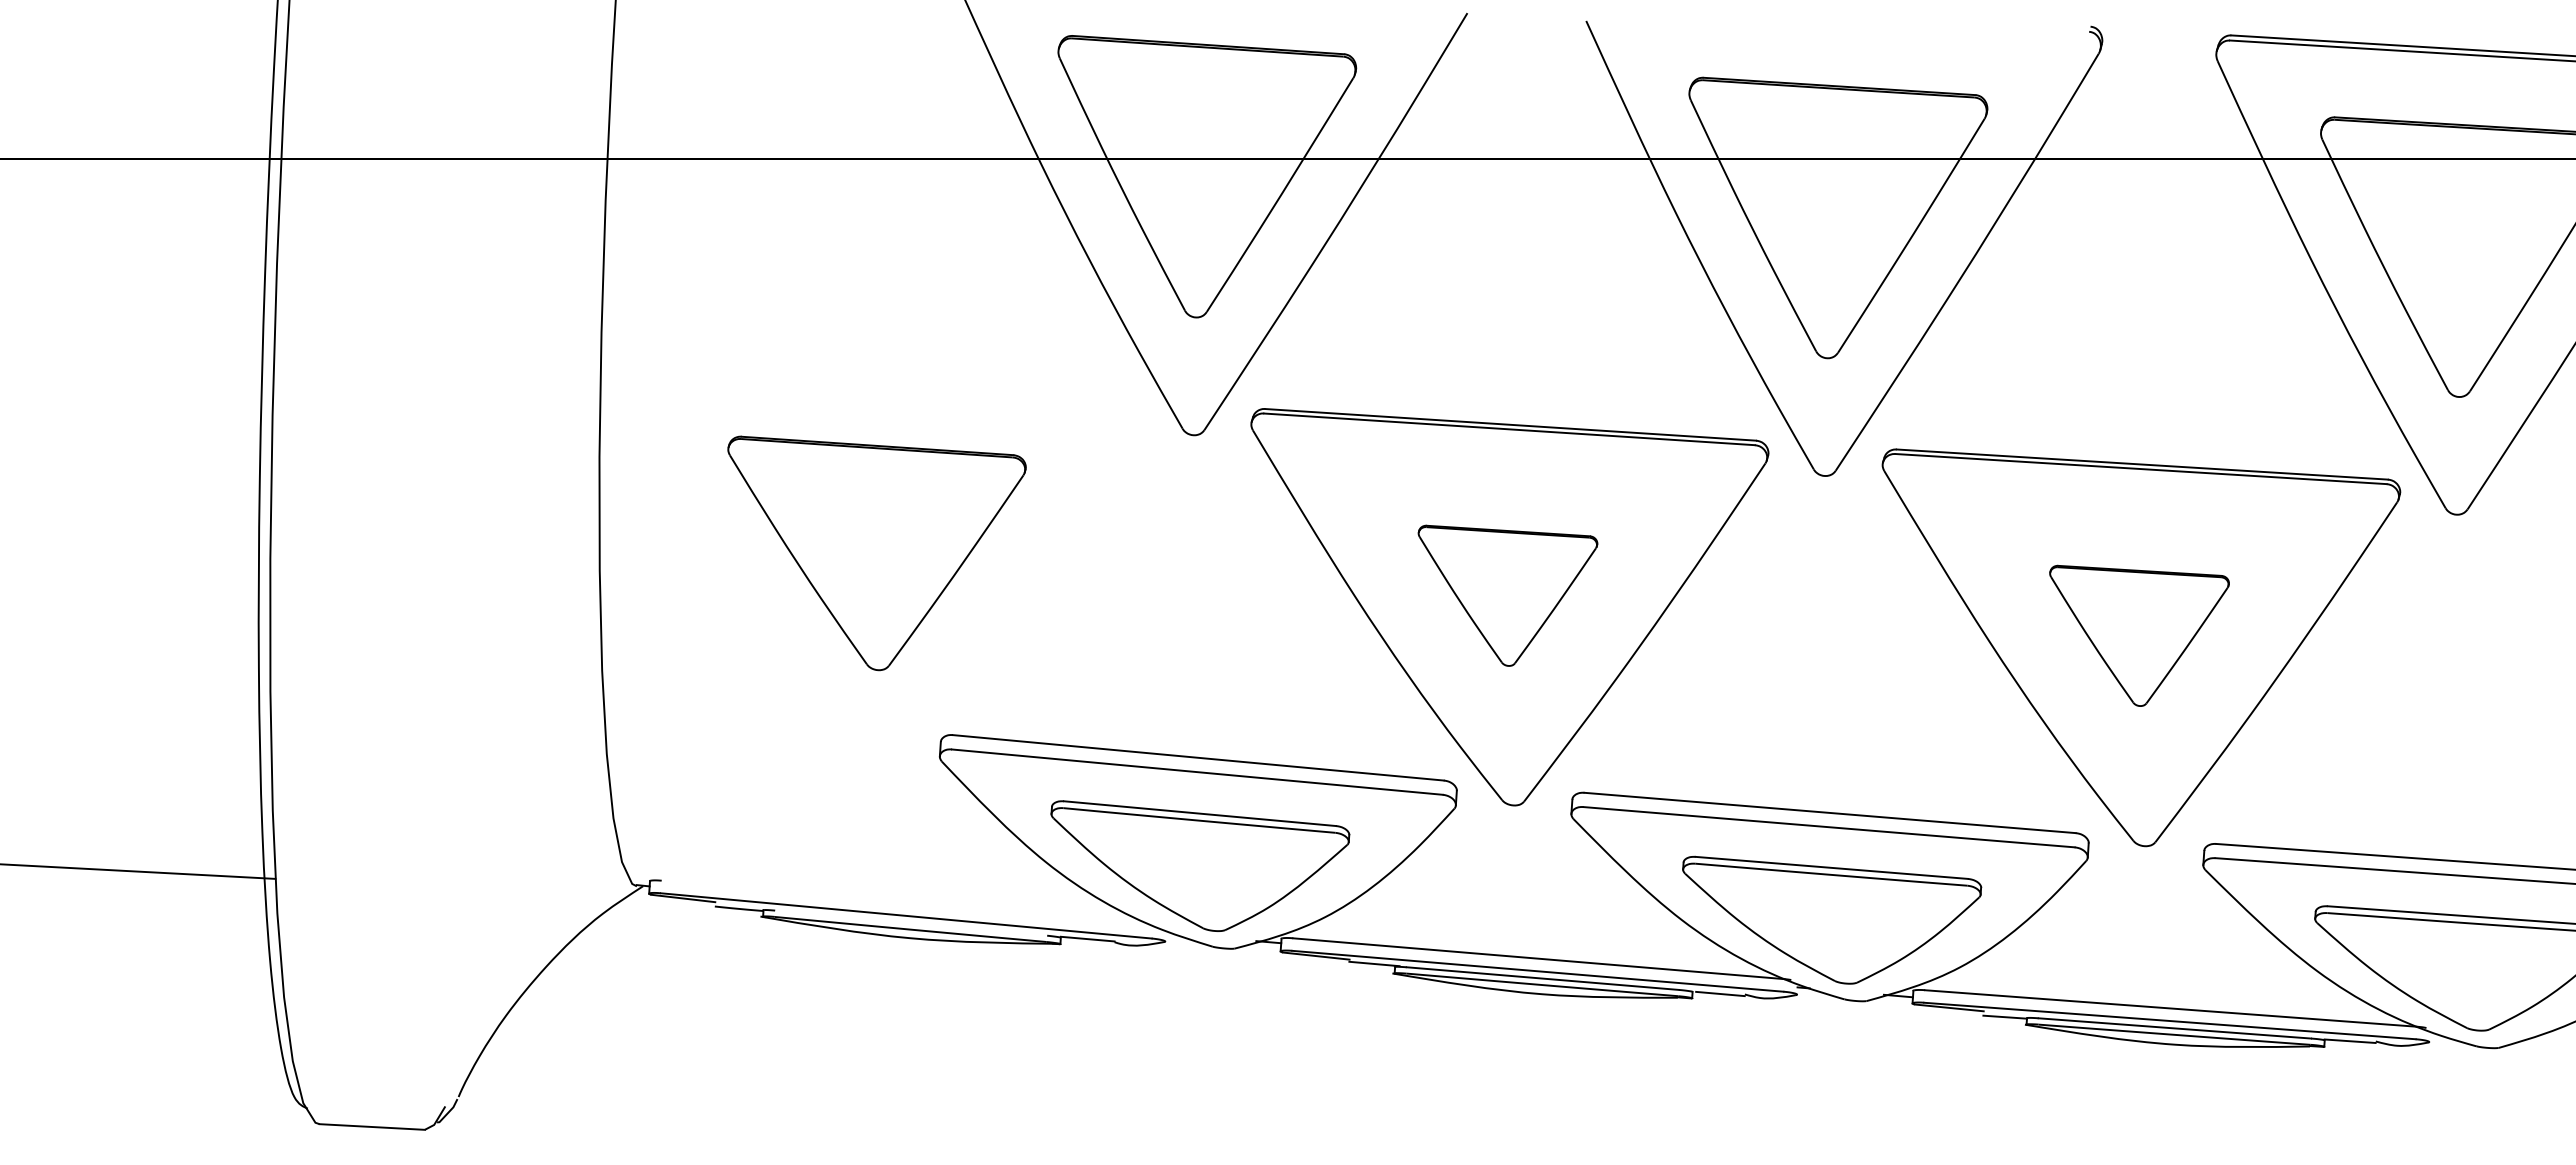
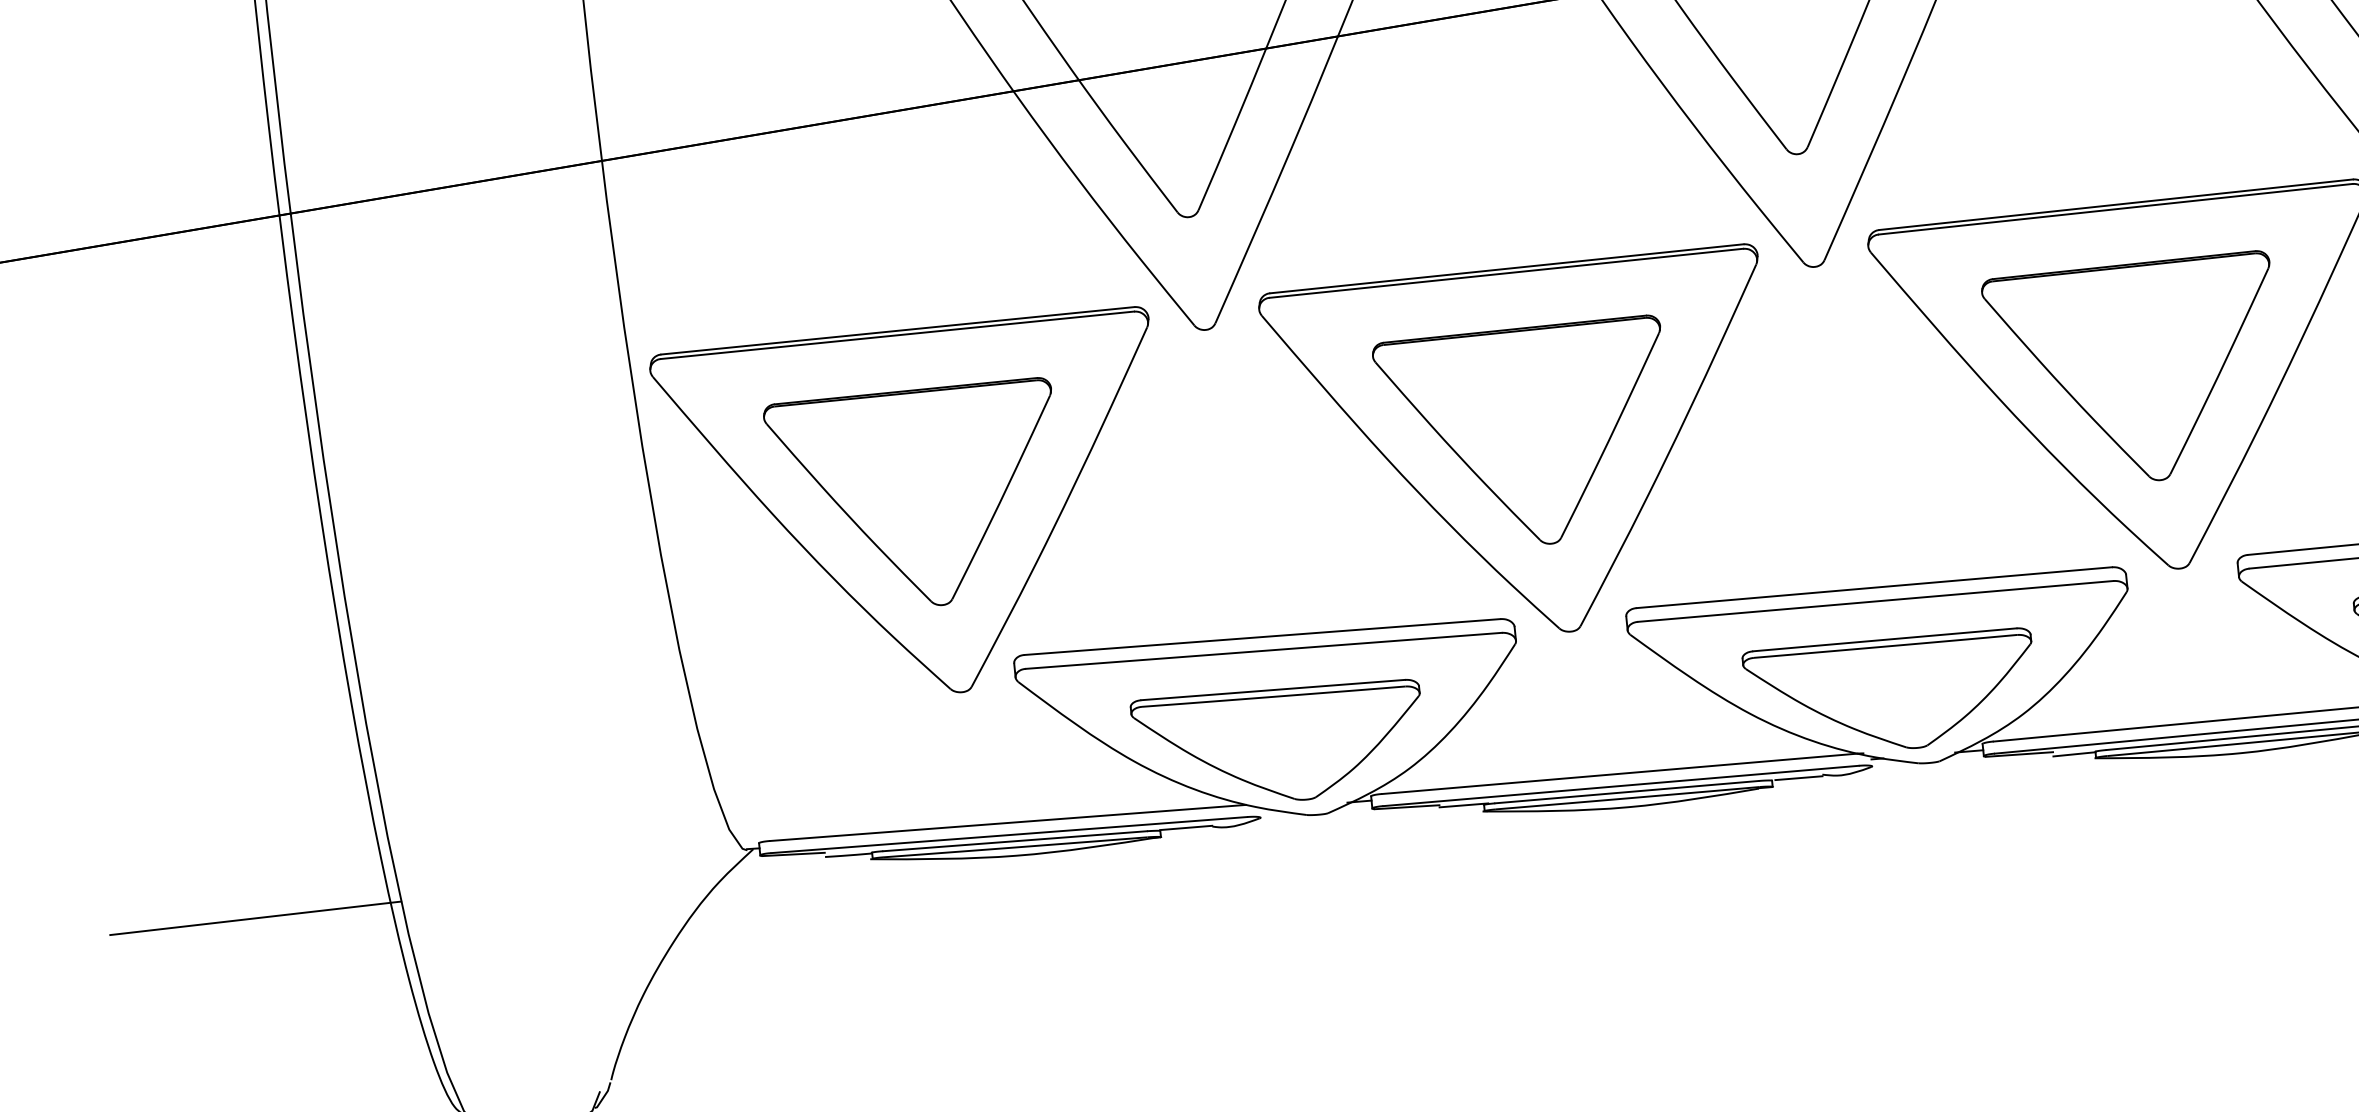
part: (878, 564) -> (926, 504), added
part: (1507, 595) -> (1531, 432), size x1.67
part: (2139, 635) -> (2141, 368), size x1.67
line: (906, 902) -> (1007, 822), added
line: (911, 922) -> (1015, 840), added

